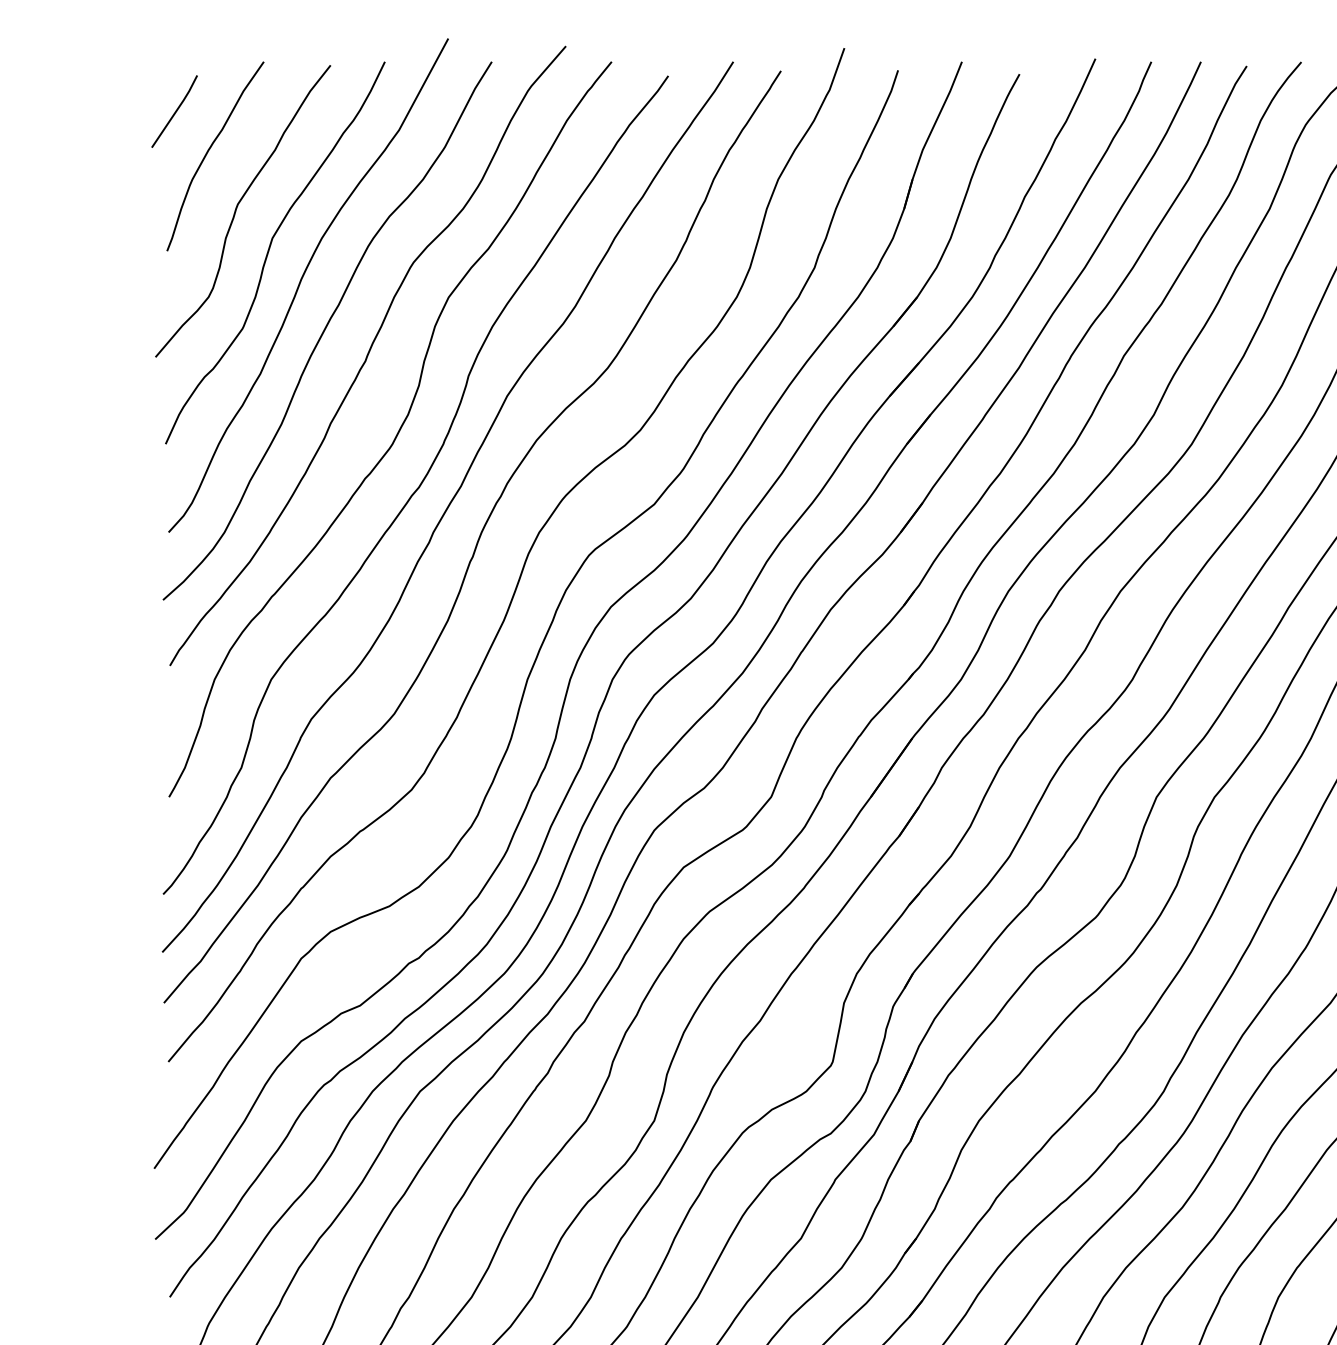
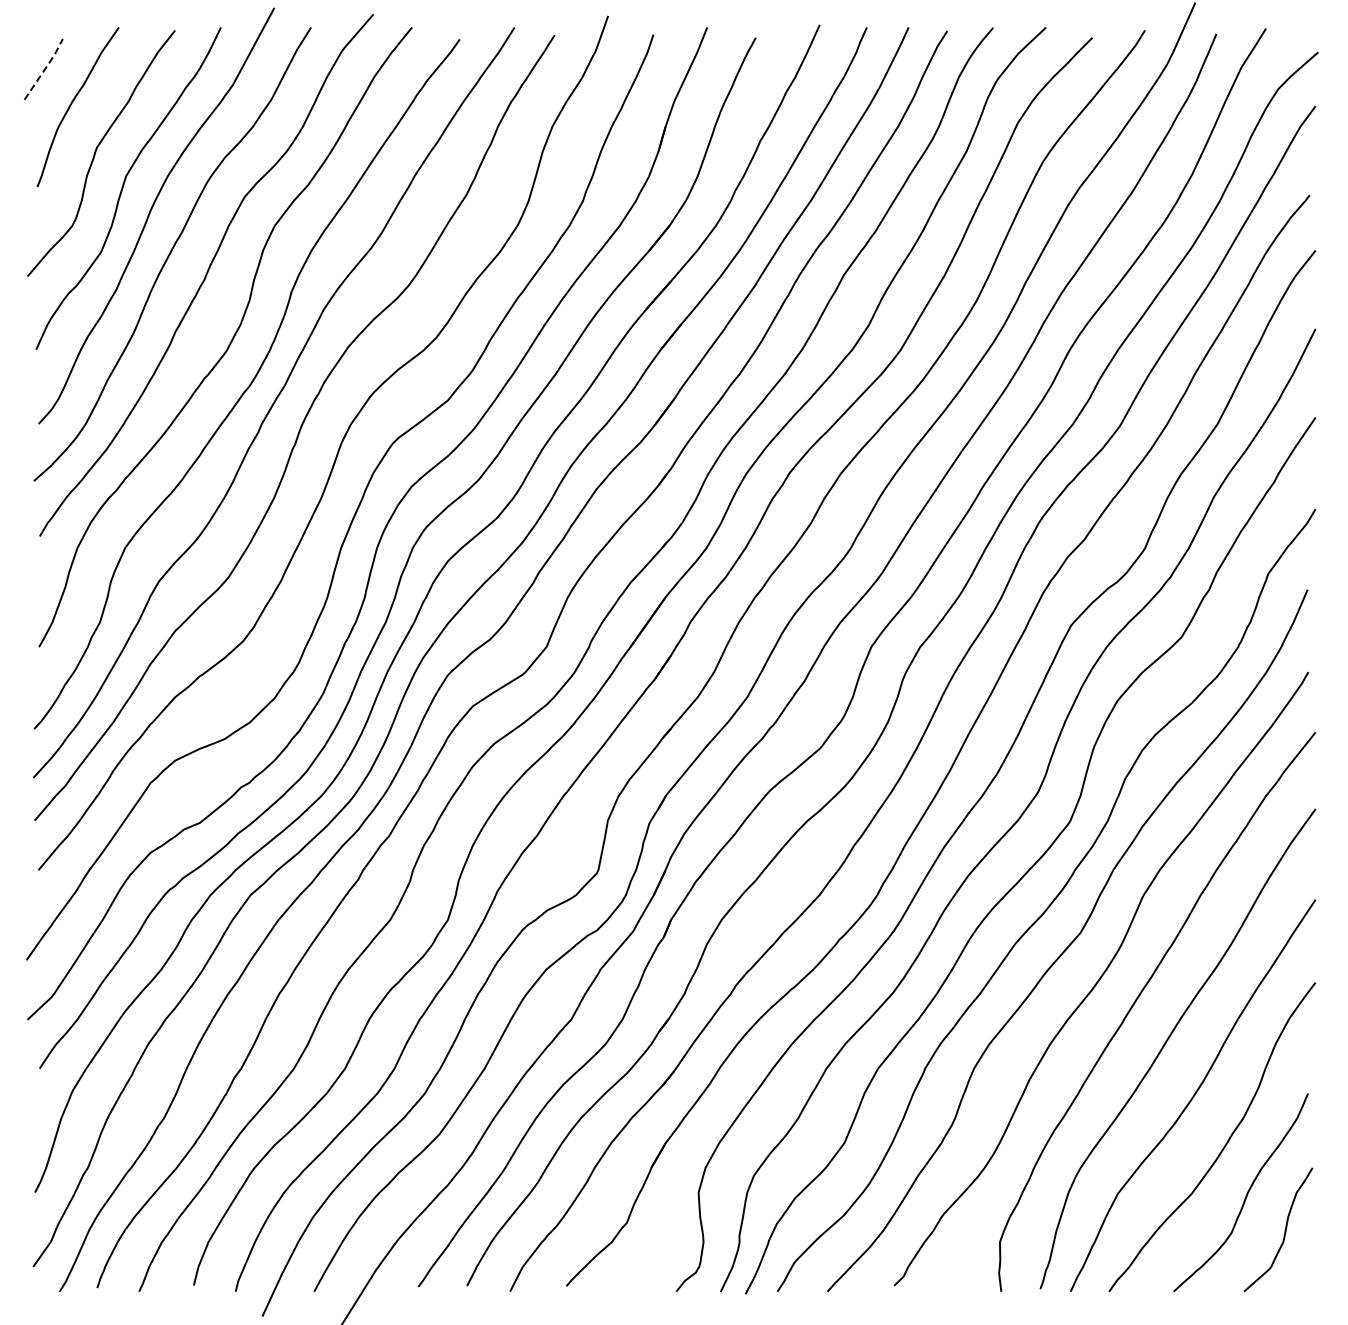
line: (176, 110) -> (45, 68), solid -> dashed

